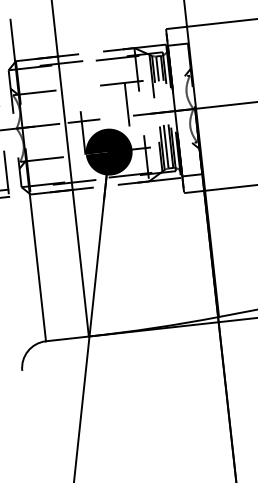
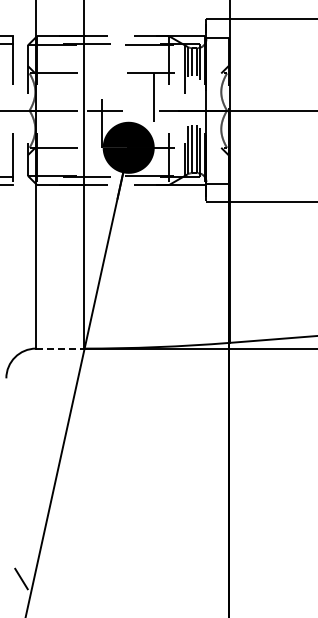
line: (67, 338) -> (60, 348), solid -> dashed

